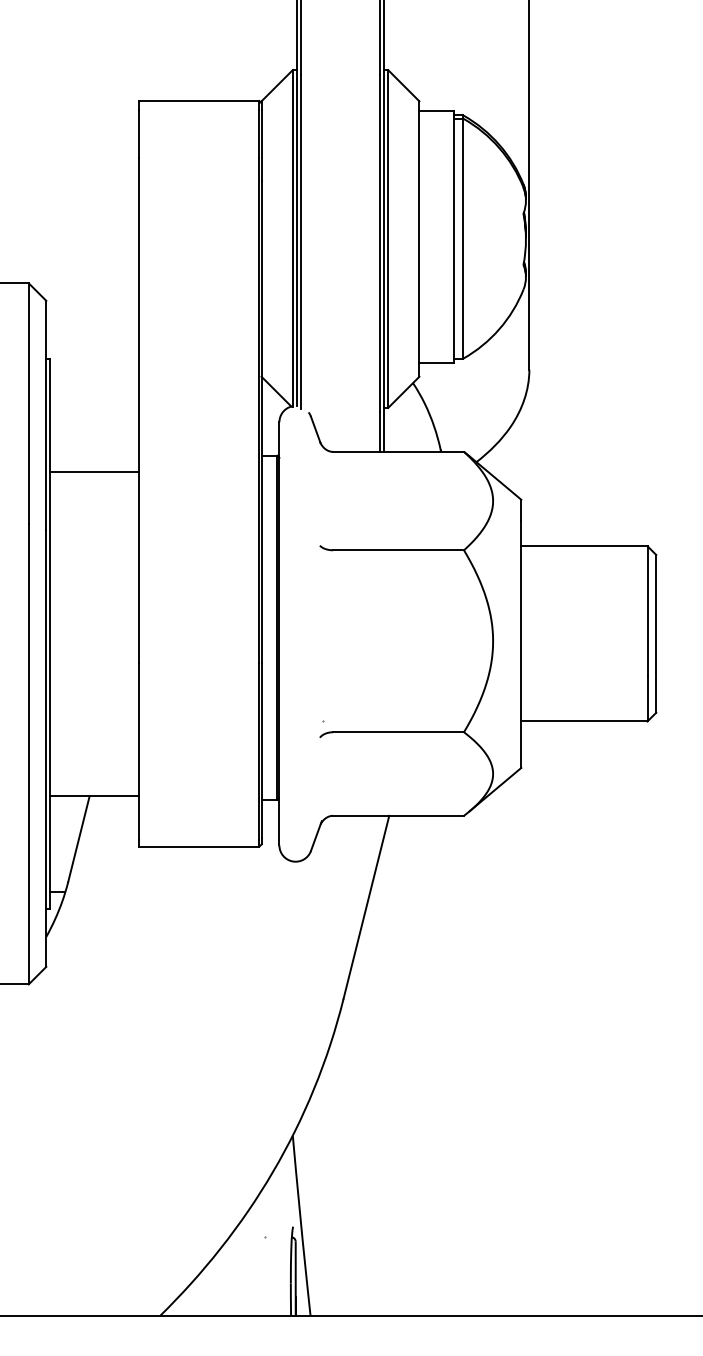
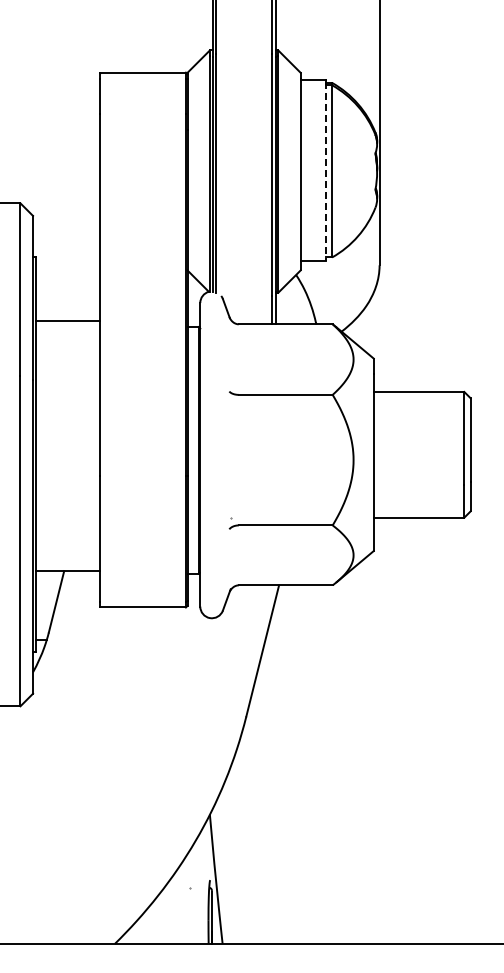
line: (453, 238) -> (325, 171), solid -> dashed
line: (94, 471) -> (67, 320), moved

